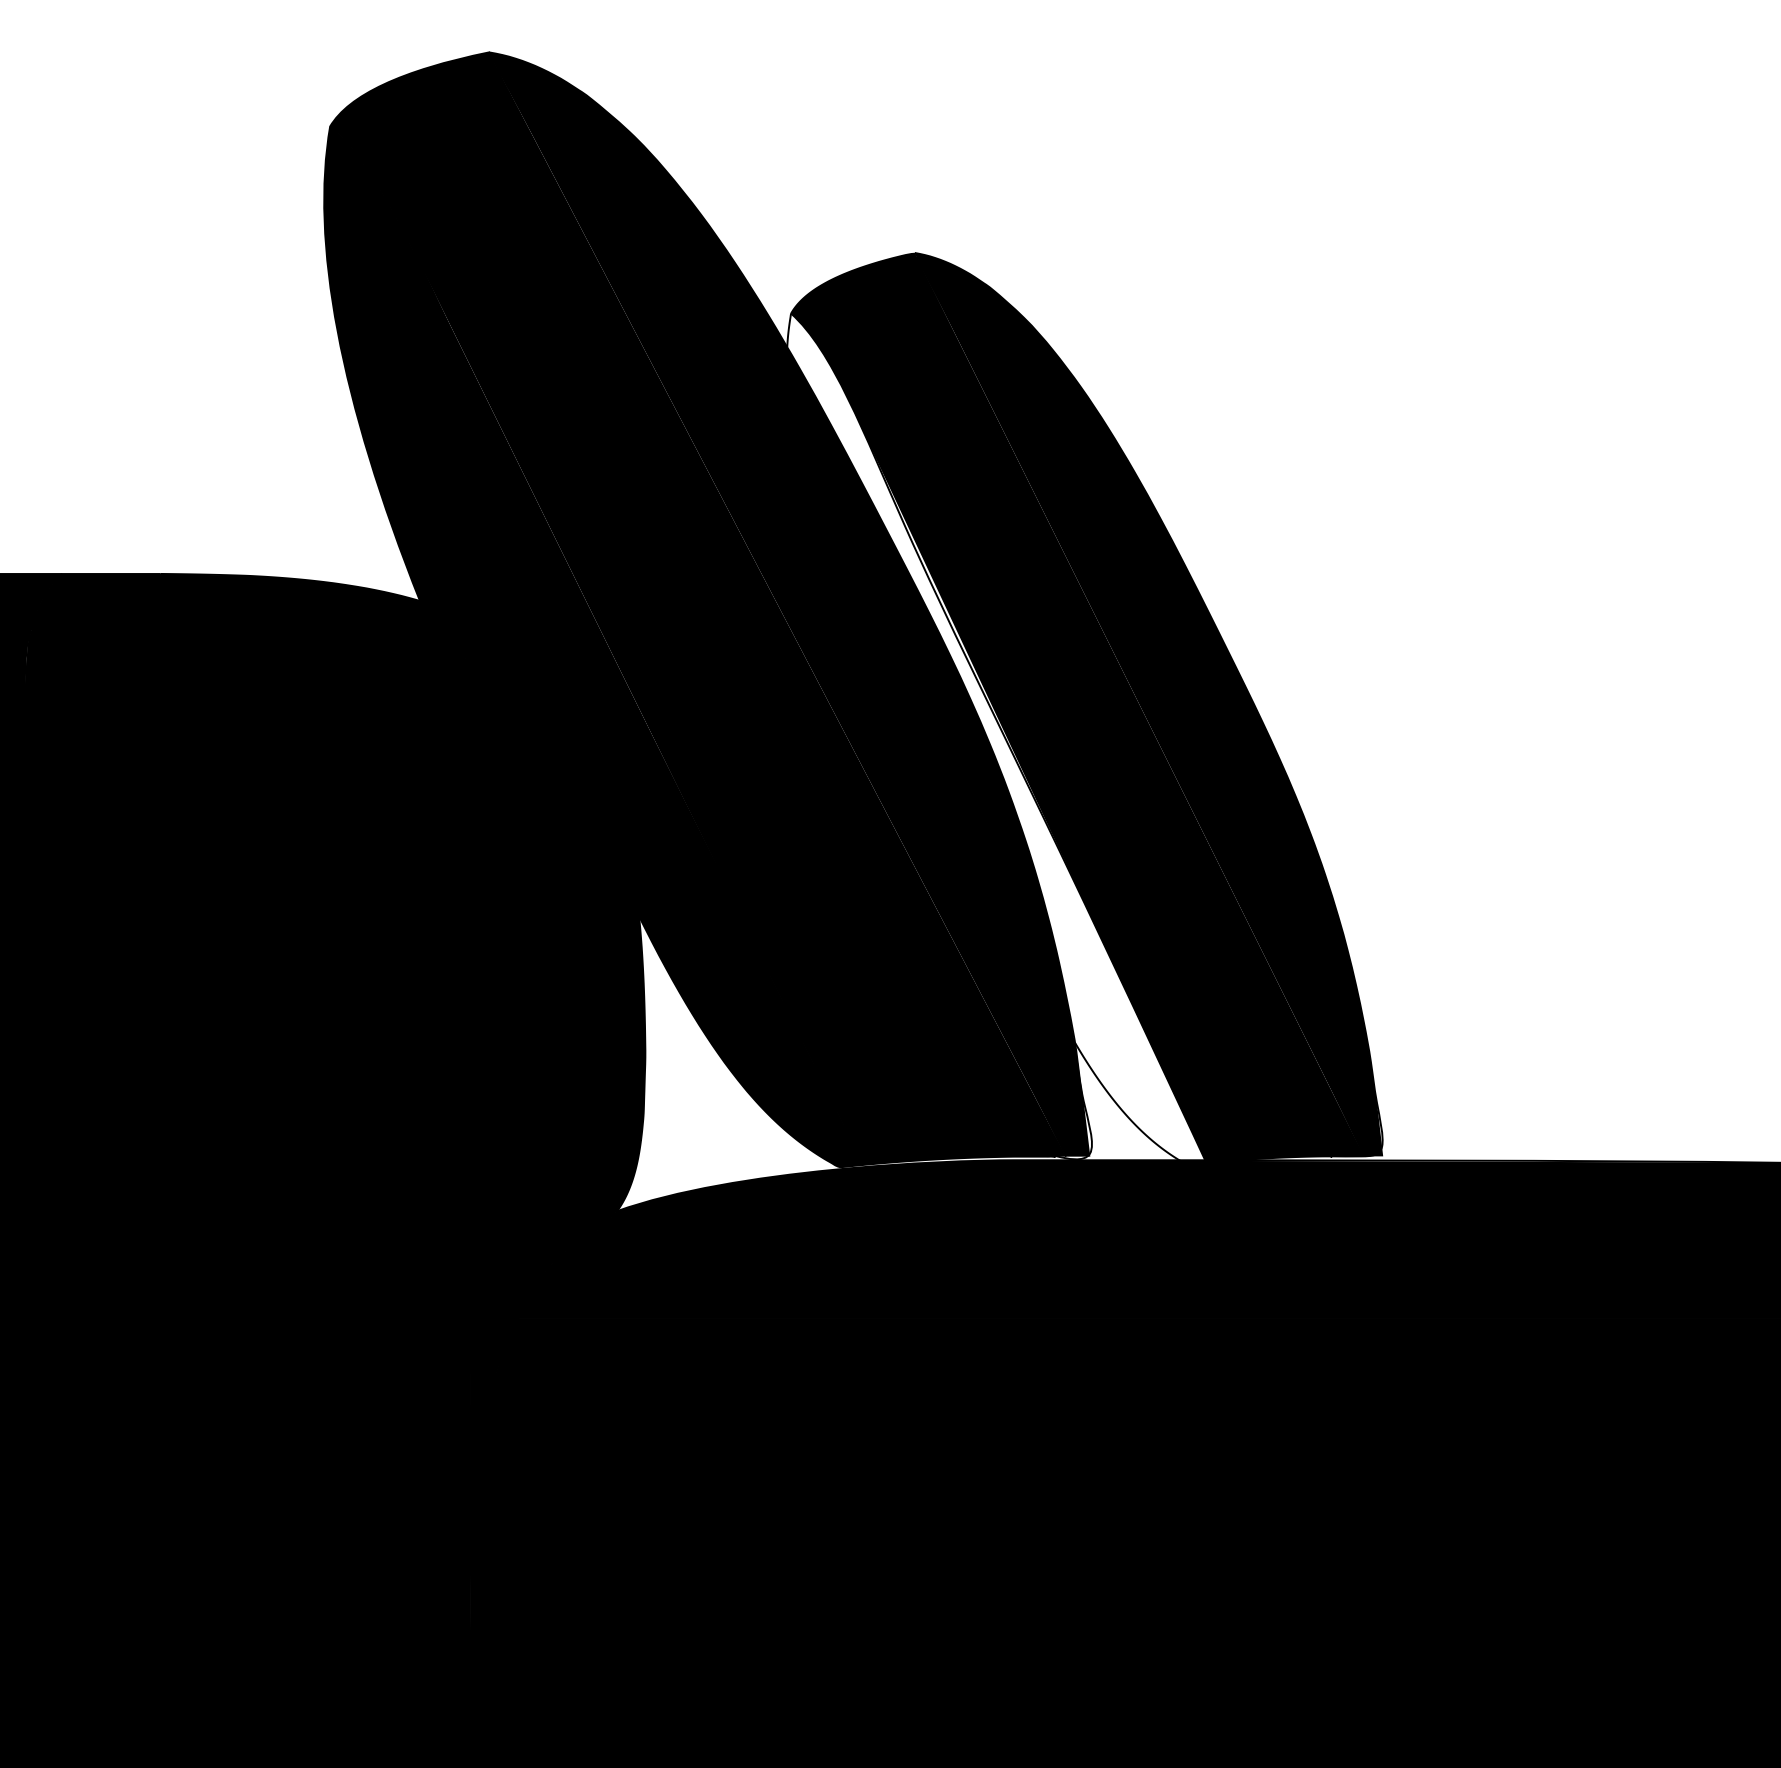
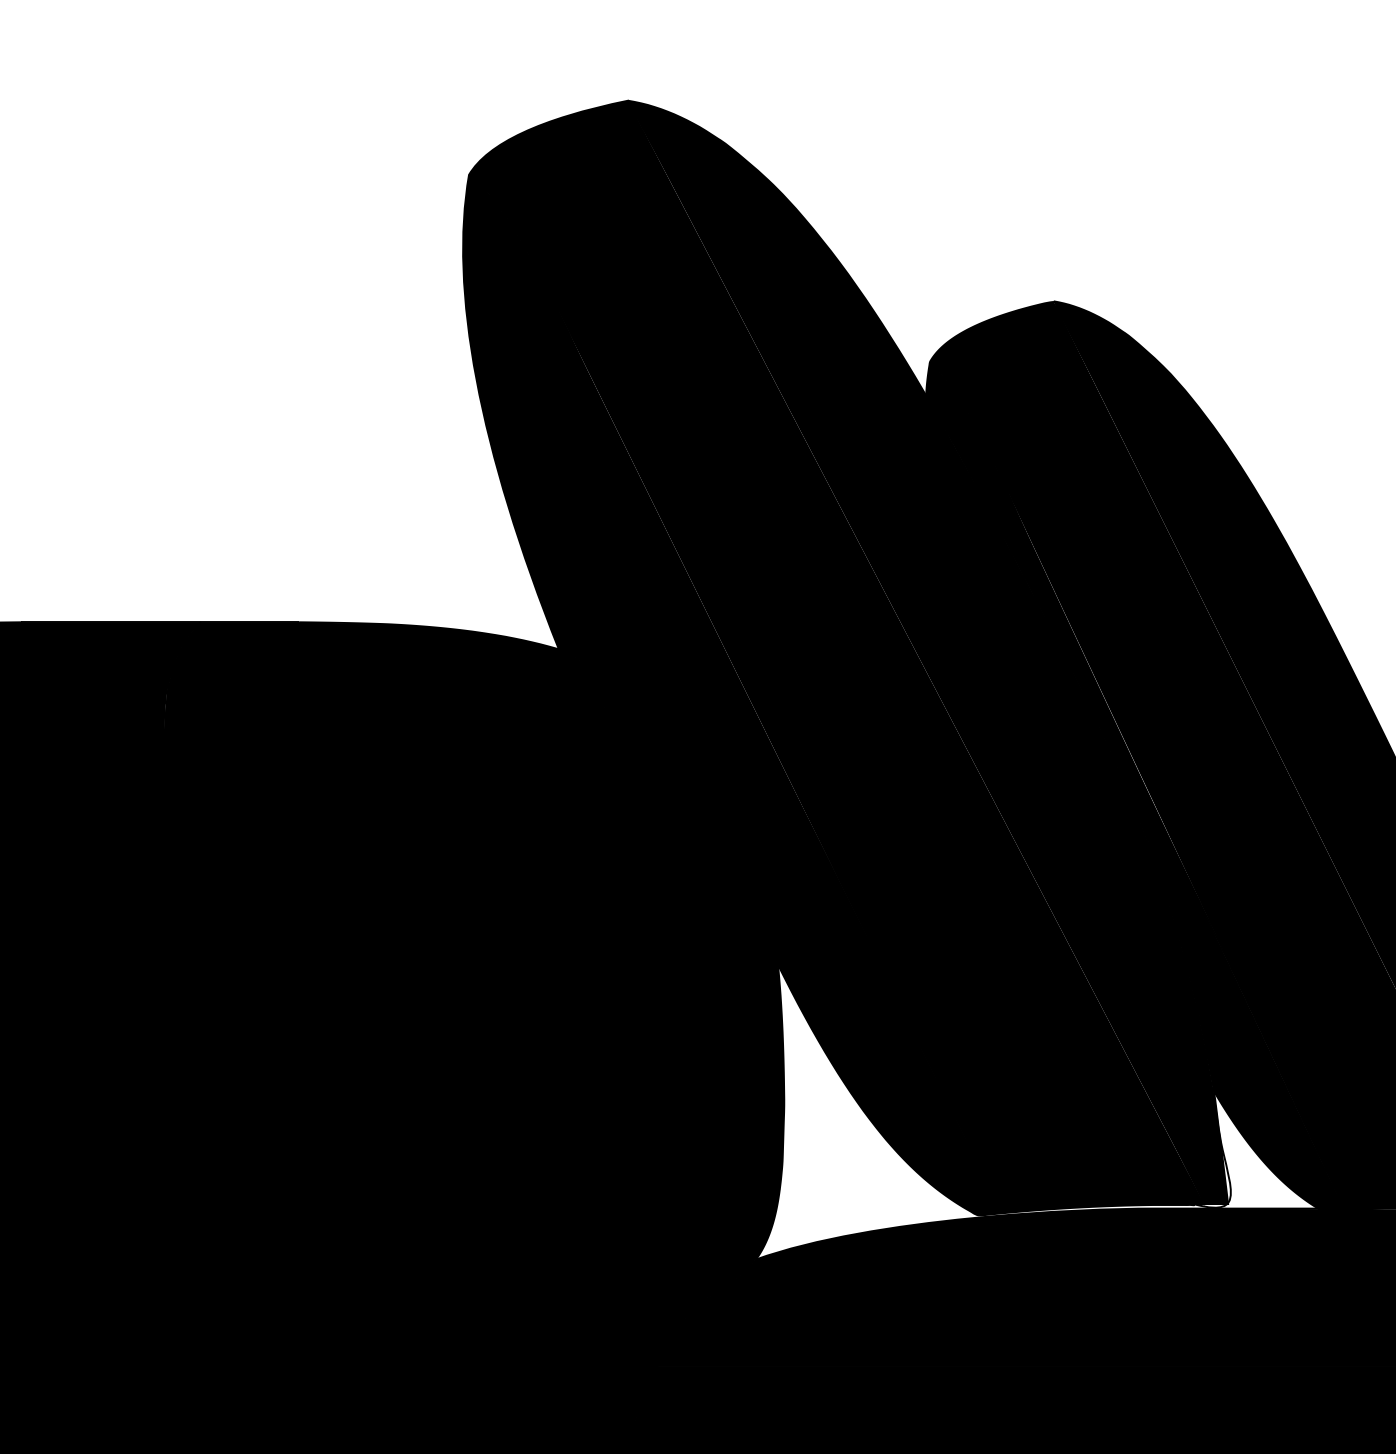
fill: (996, 739) -> (1135, 787), added

